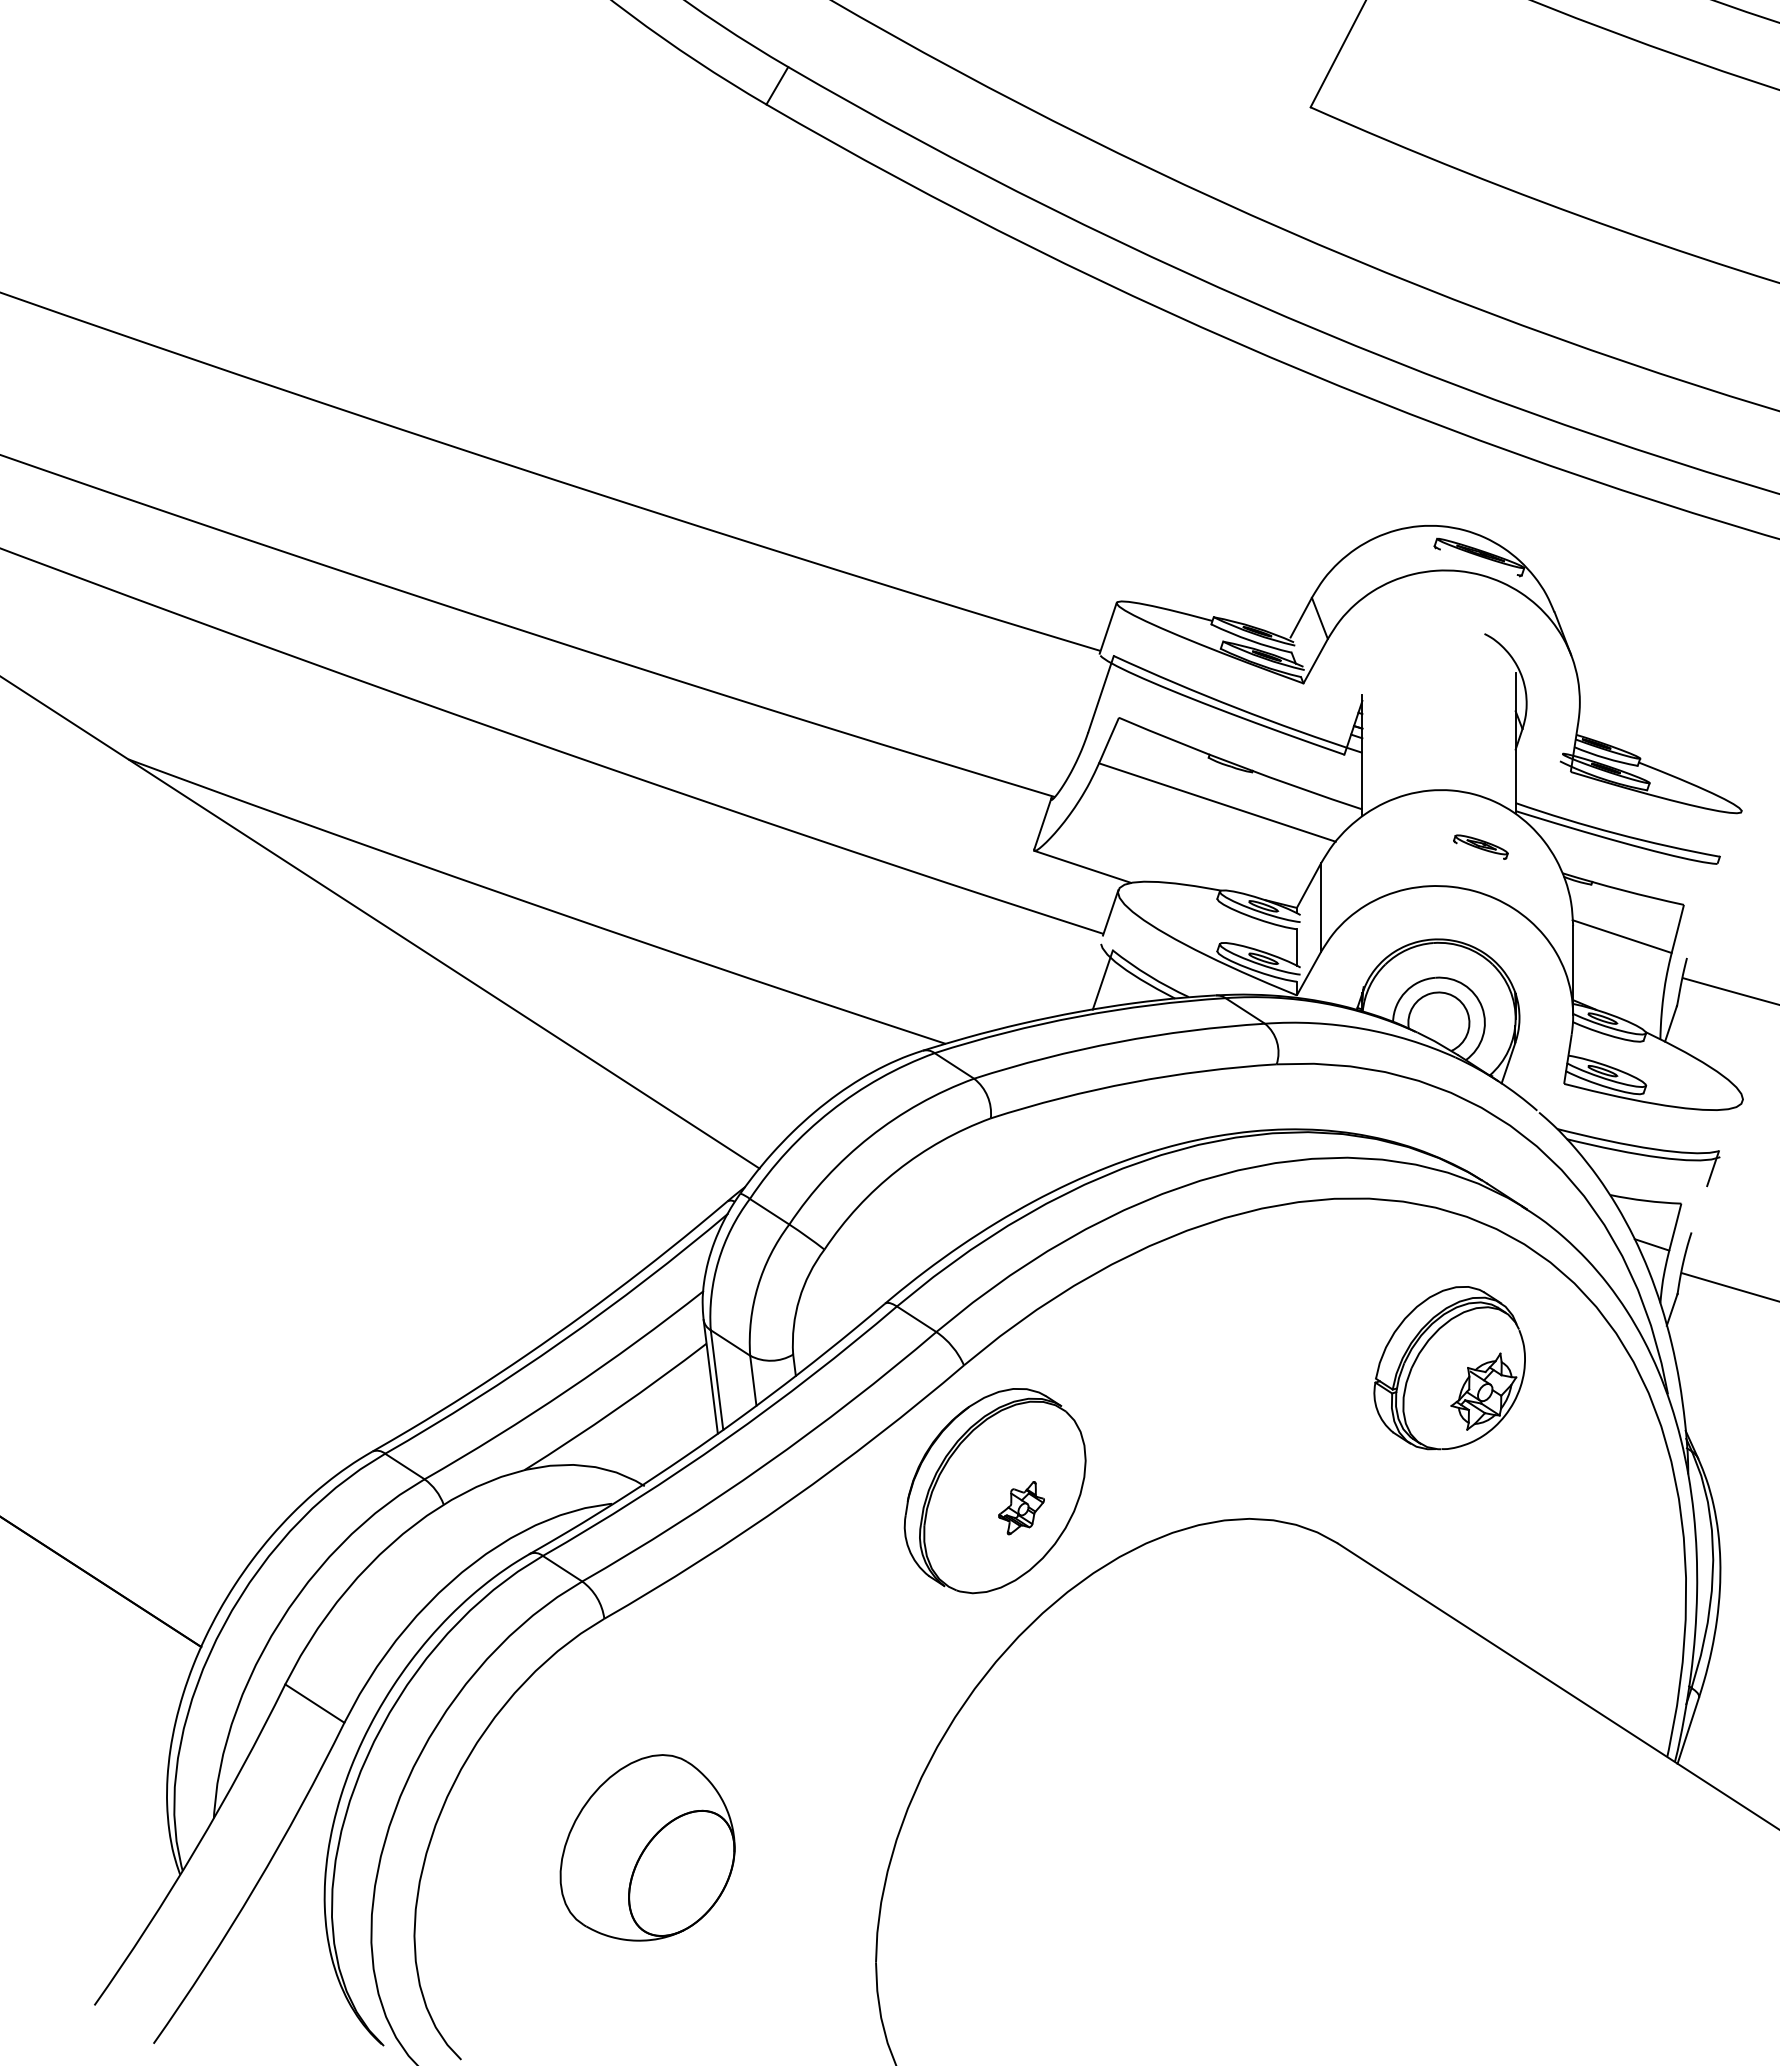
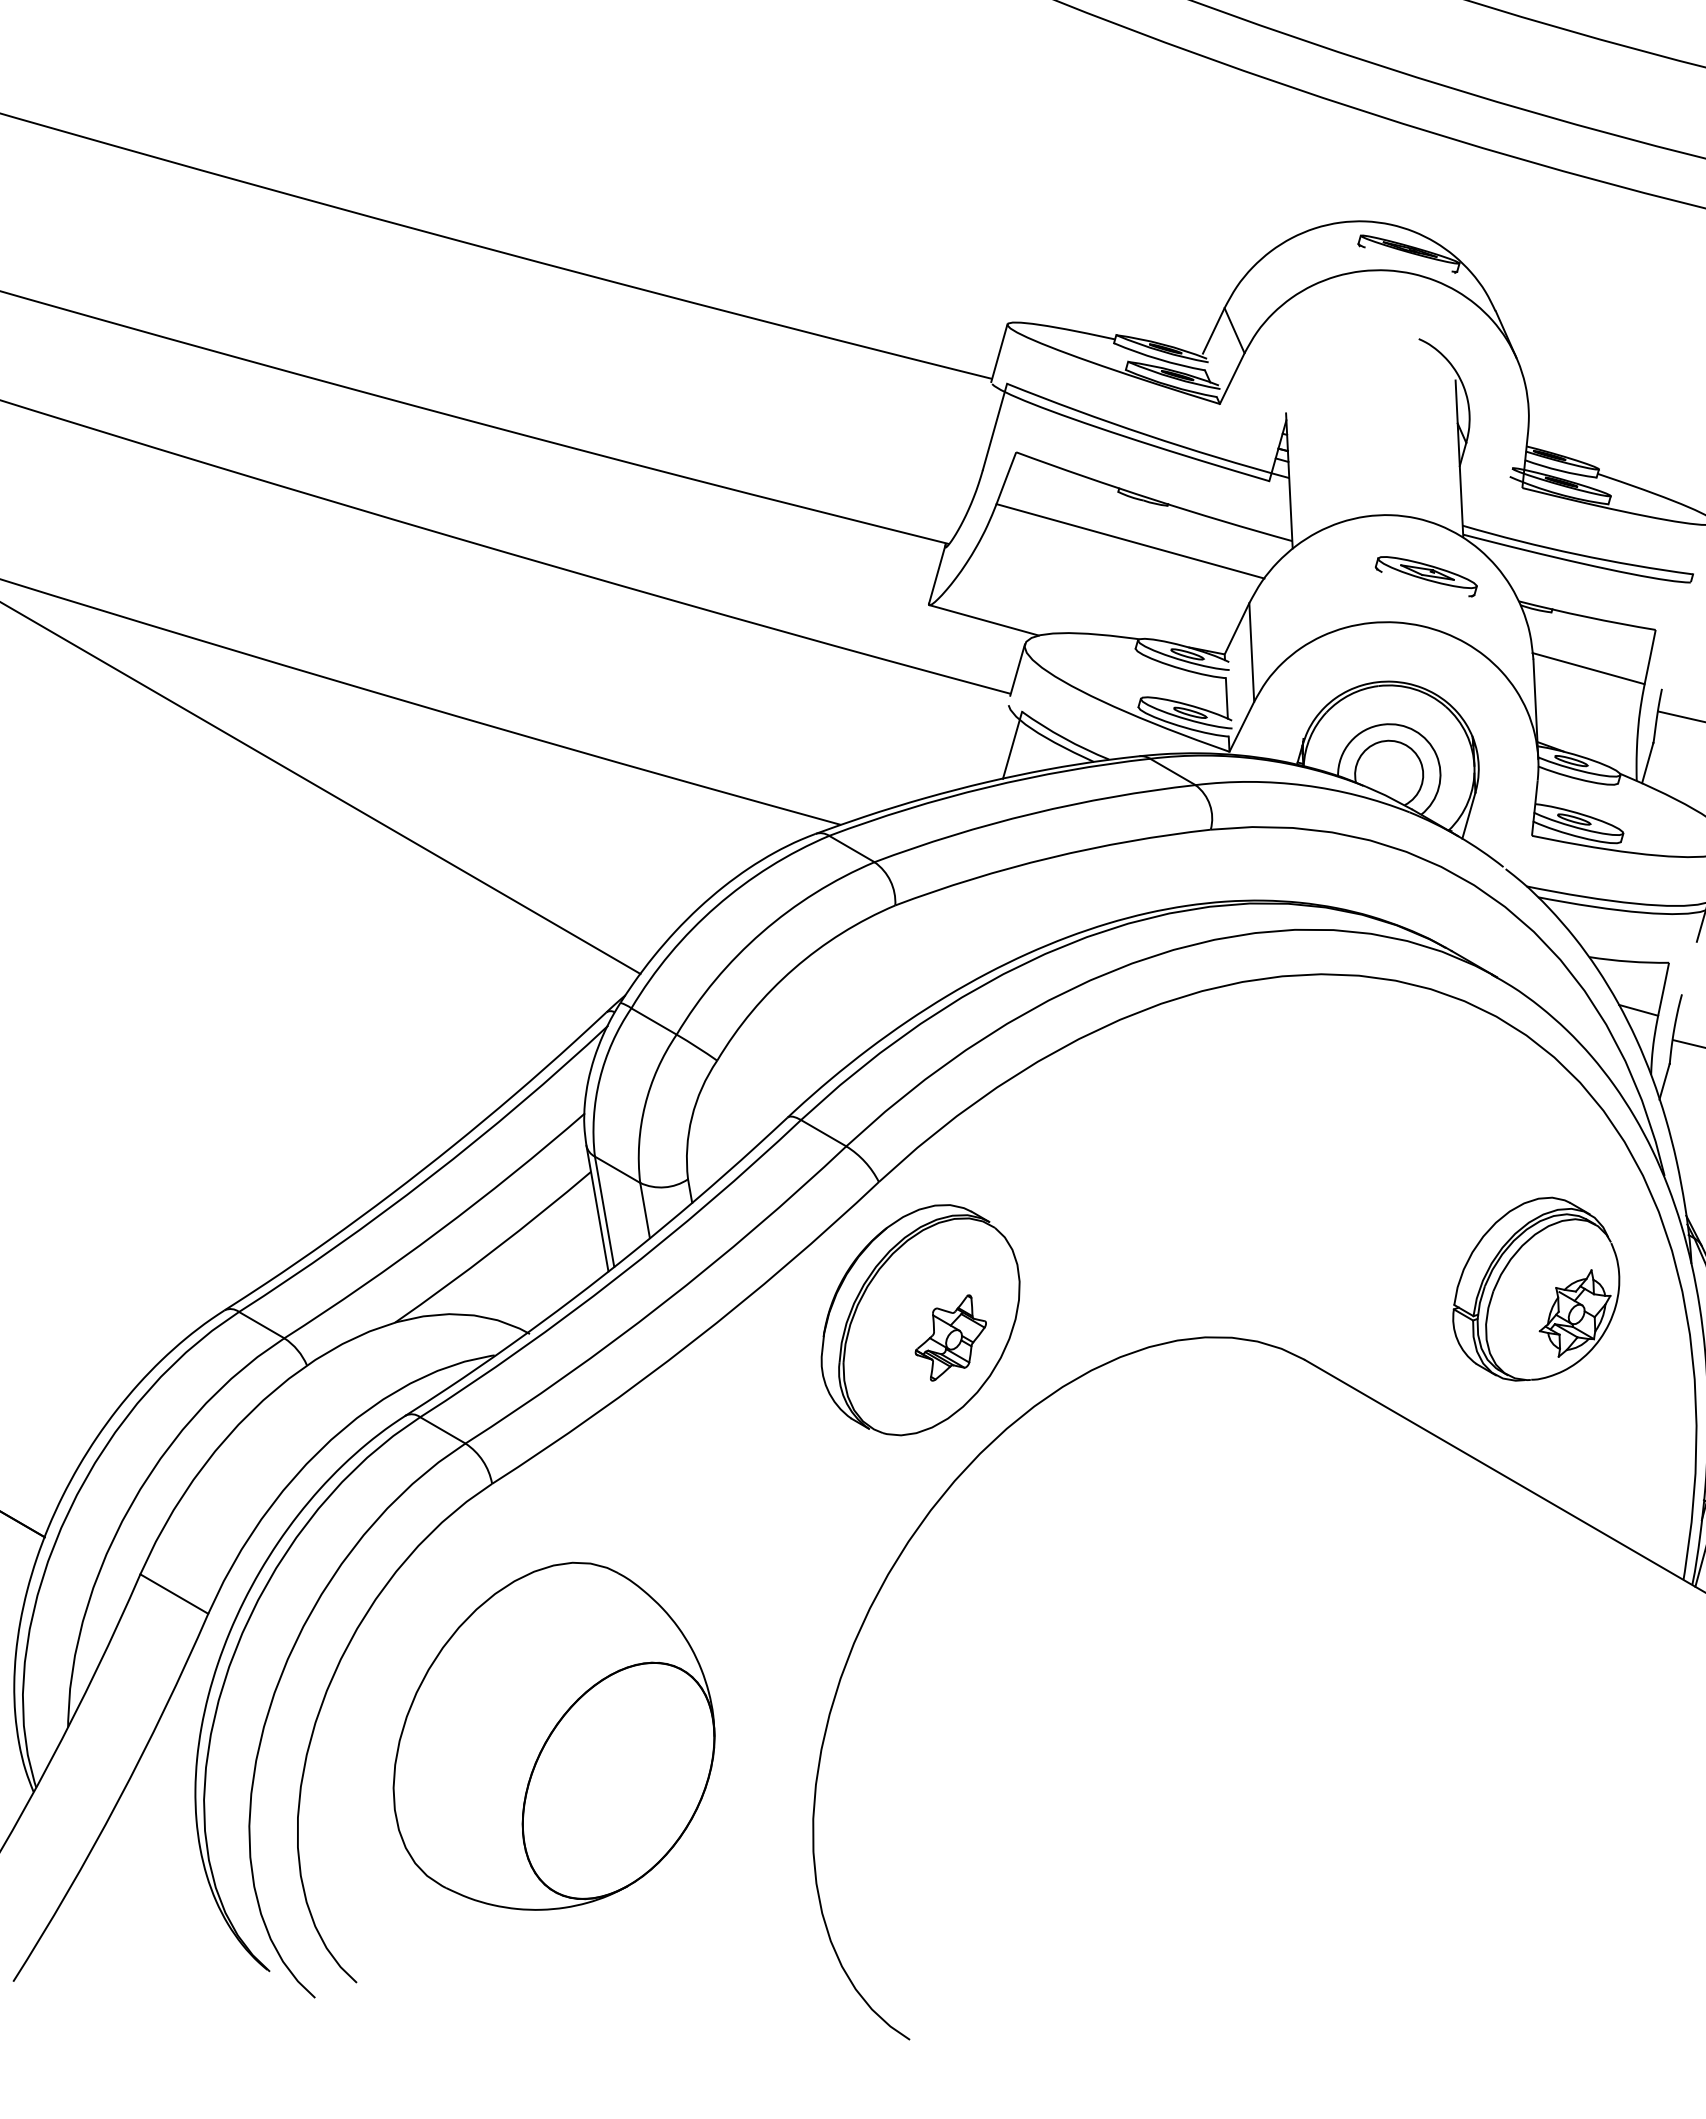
part: (1480, 846) -> (1425, 575), size x1.67
part: (1449, 1368) -> (1535, 1289), moved
part: (1021, 1507) -> (950, 1337), size x1.43
part: (647, 1847) -> (552, 1736), size x1.67

